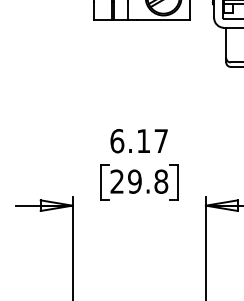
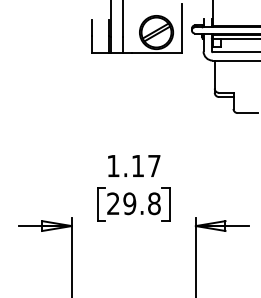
text: (117, 140) -> (113, 165), 6.17 -> 1.17

